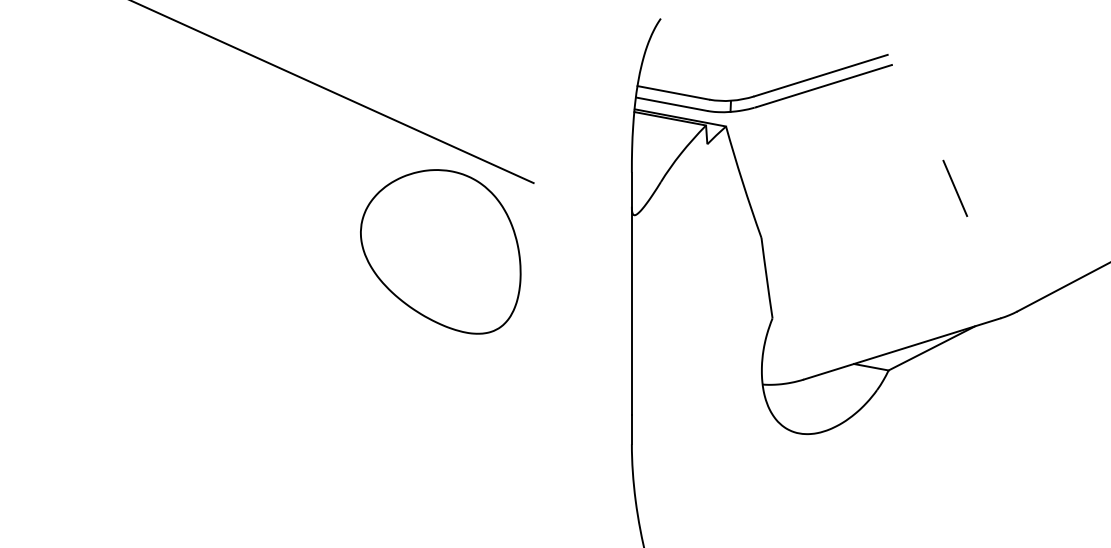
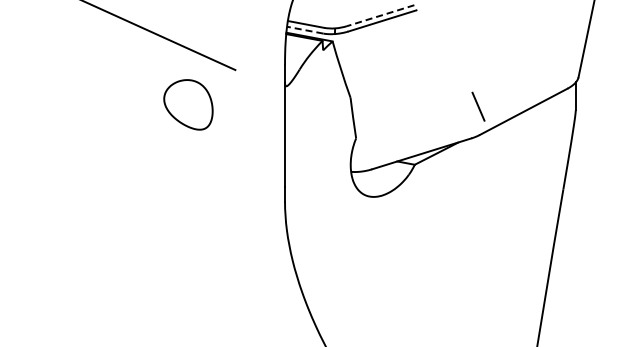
line: (820, 75) -> (380, 15), solid -> dashed
line: (670, 104) -> (304, 30), solid -> dashed
line: (955, 187) -> (478, 106), moved
part: (440, 251) -> (188, 104), size x0.6

